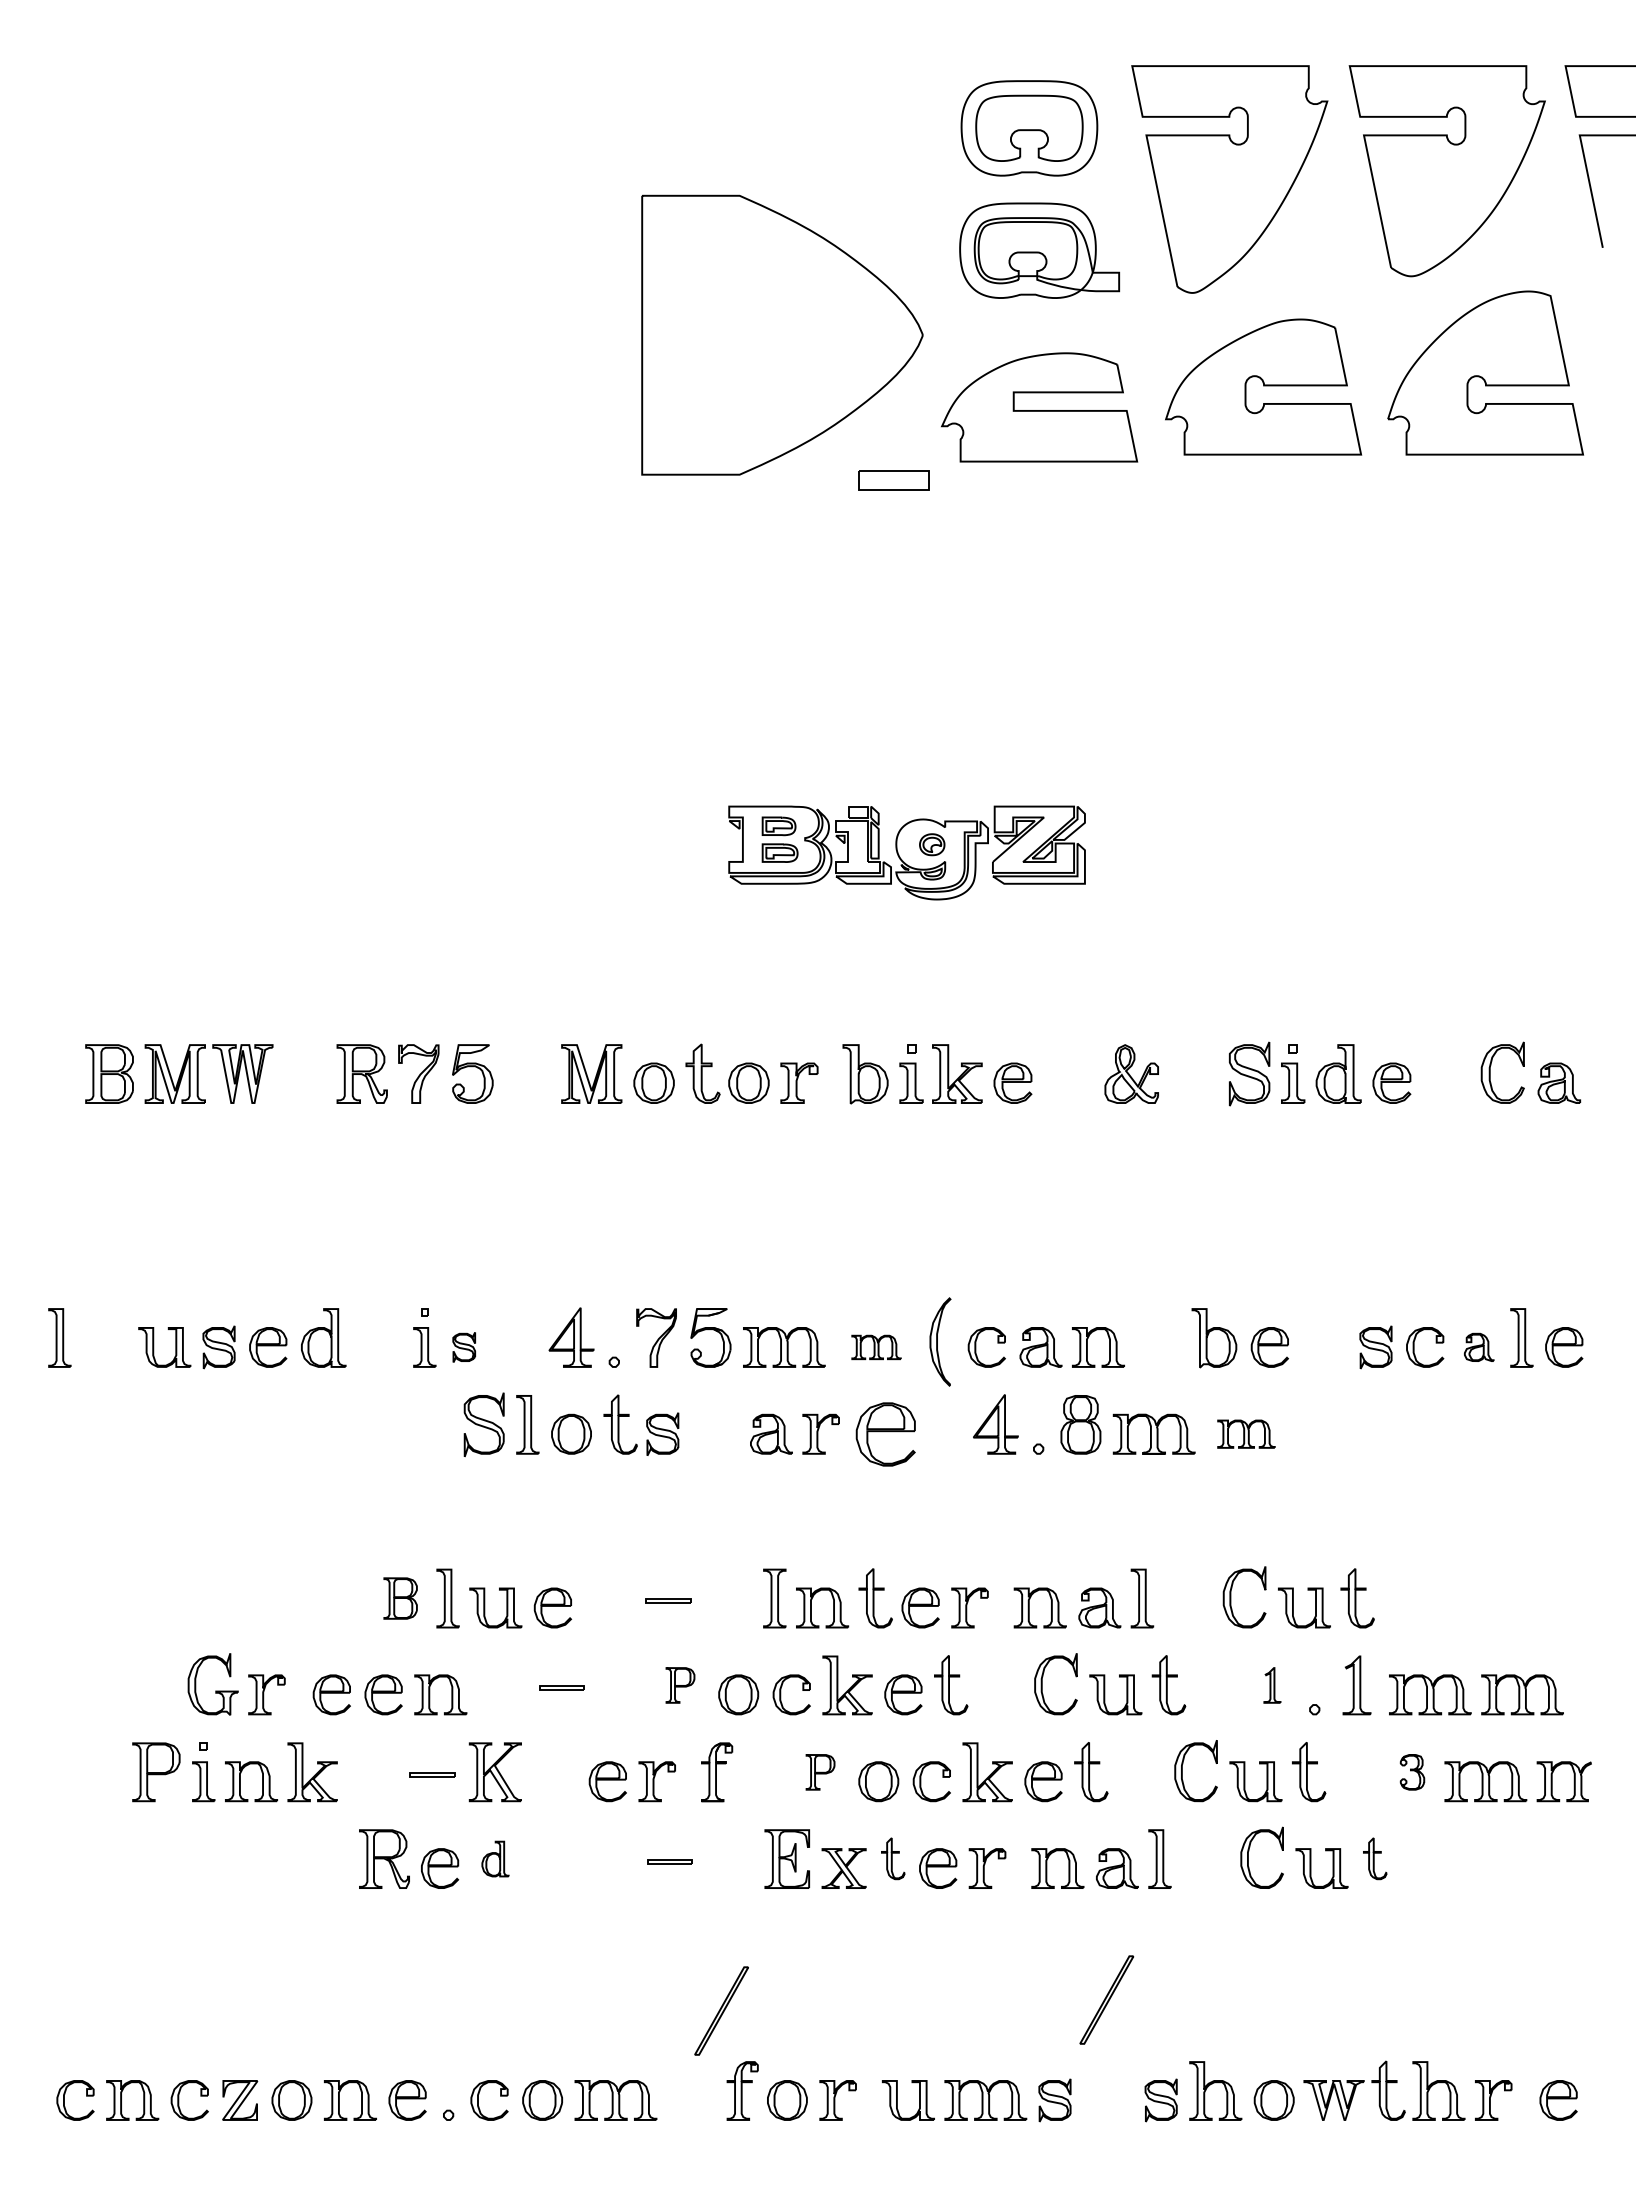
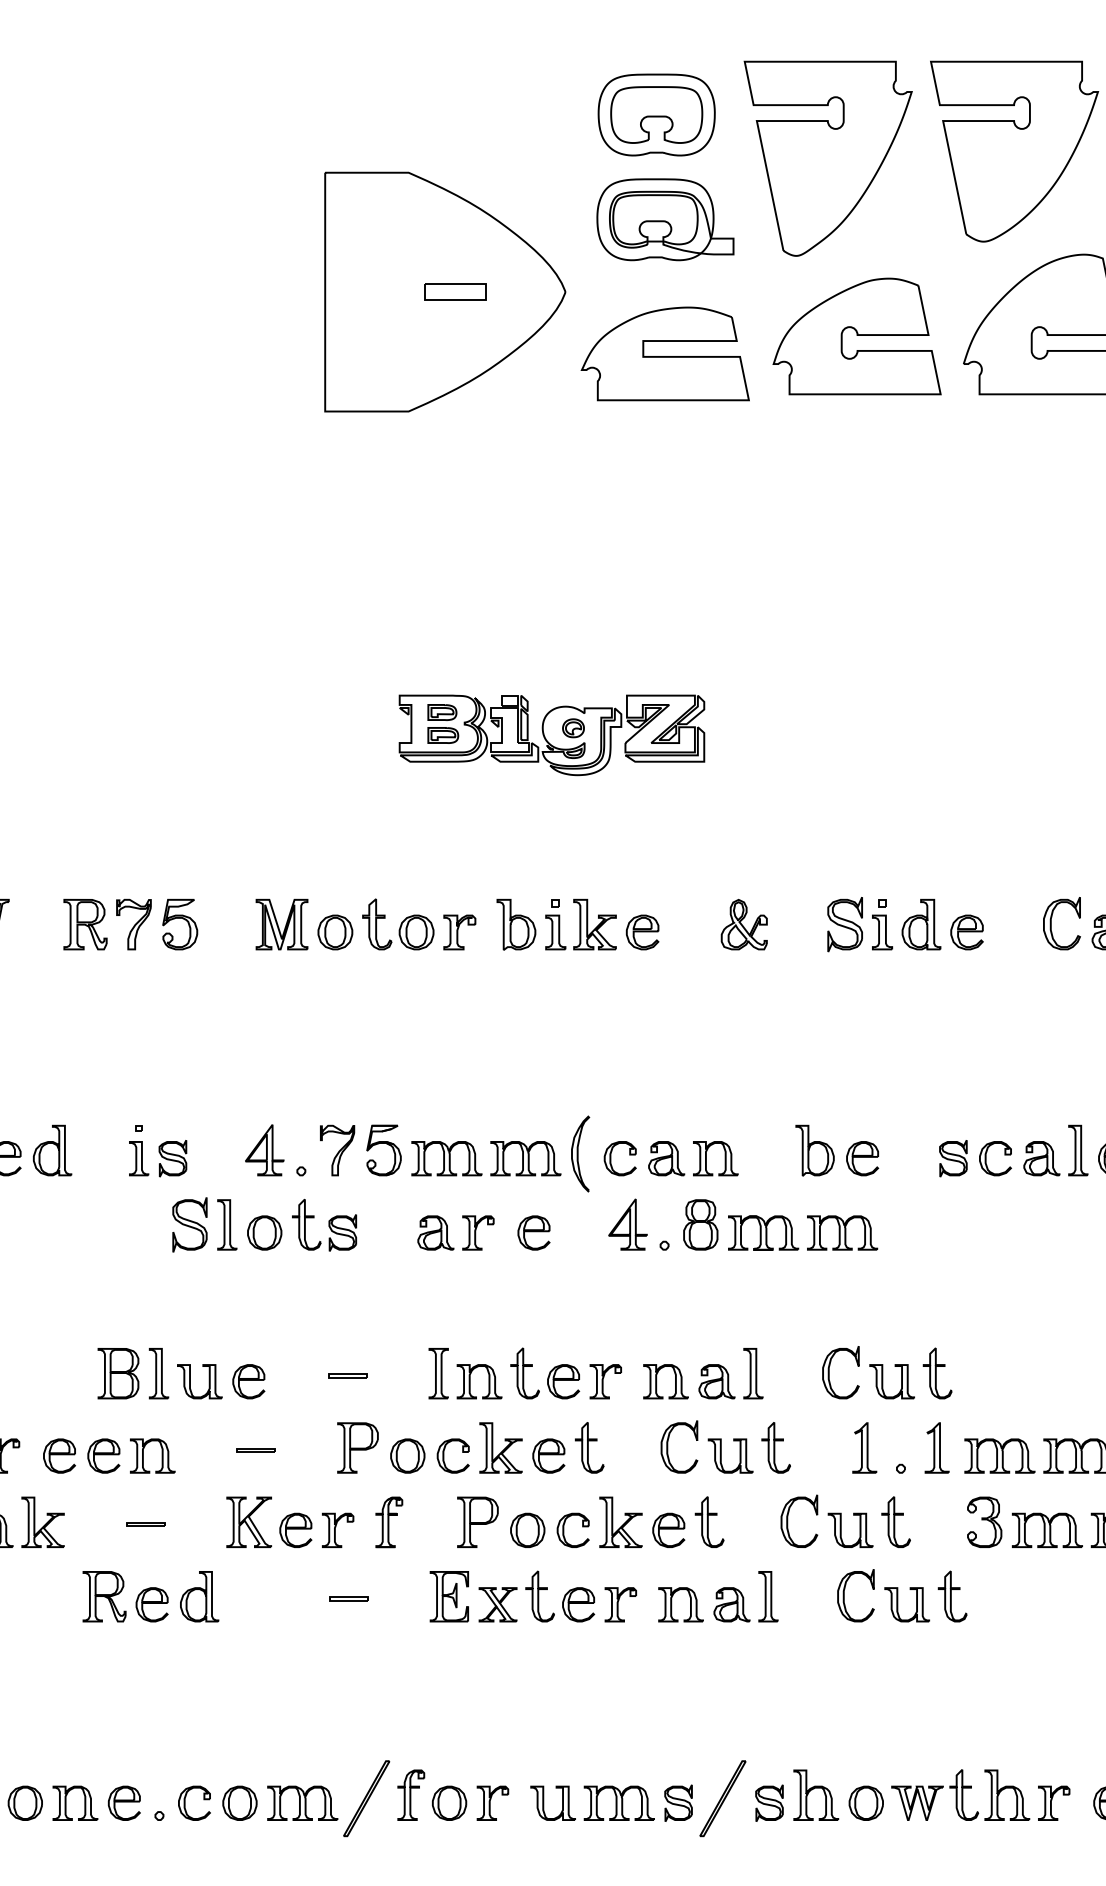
part: (893, 480) -> (454, 292), moved
part: (463, 1347) -> (172, 1158), size x1.43
part: (876, 1347) -> (525, 1158), size x1.67
part: (1478, 1347) -> (1041, 1158), size x1.43
part: (886, 1433) -> (534, 1232), size x0.62
part: (1246, 1433) -> (842, 1232), size x1.43
part: (400, 1598) -> (118, 1373), size x1.43
part: (680, 1685) -> (357, 1448), size x1.67
part: (1272, 1685) -> (864, 1448), size x1.67
part: (494, 1772) -> (248, 1522), moved
part: (820, 1772) -> (477, 1522), size x1.67
part: (1412, 1772) -> (984, 1522), size x1.67
part: (495, 1858) -> (199, 1596), size x1.67
part: (893, 1858) -> (540, 1596), size x1.43
part: (1375, 1858) -> (952, 1596), size x1.43
part: (1106, 1999) -> (722, 1798), moved
part: (721, 2010) -> (366, 1798), moved

